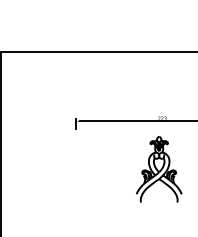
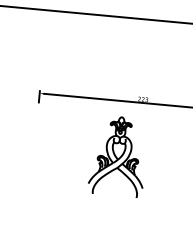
part: (159, 169) -> (118, 156), moved

